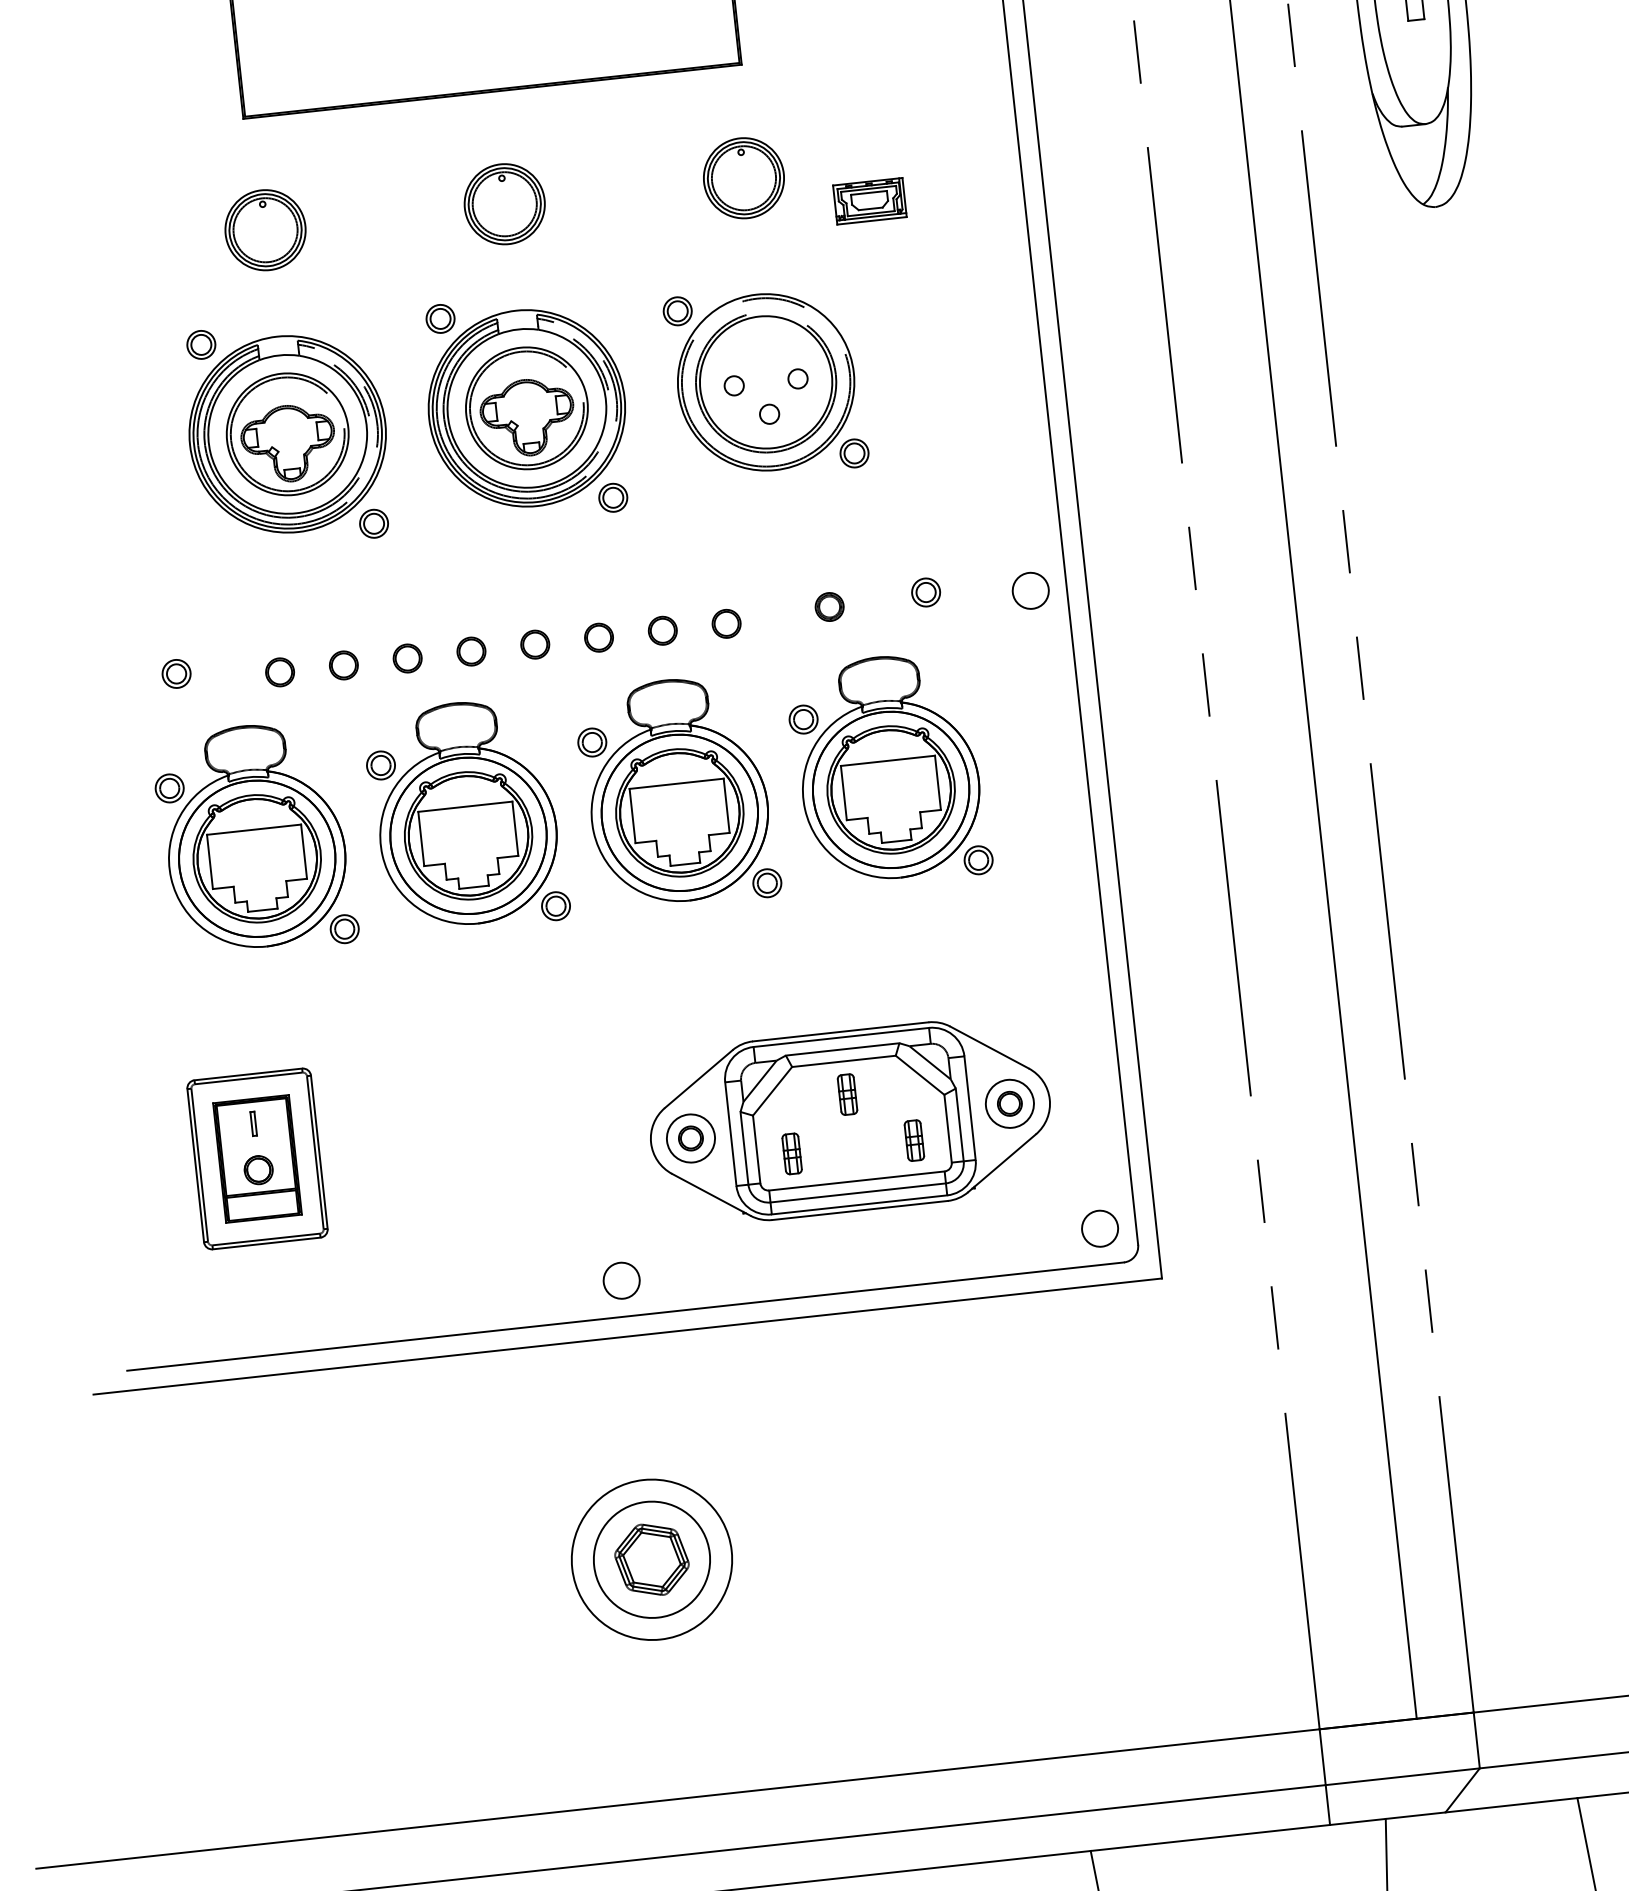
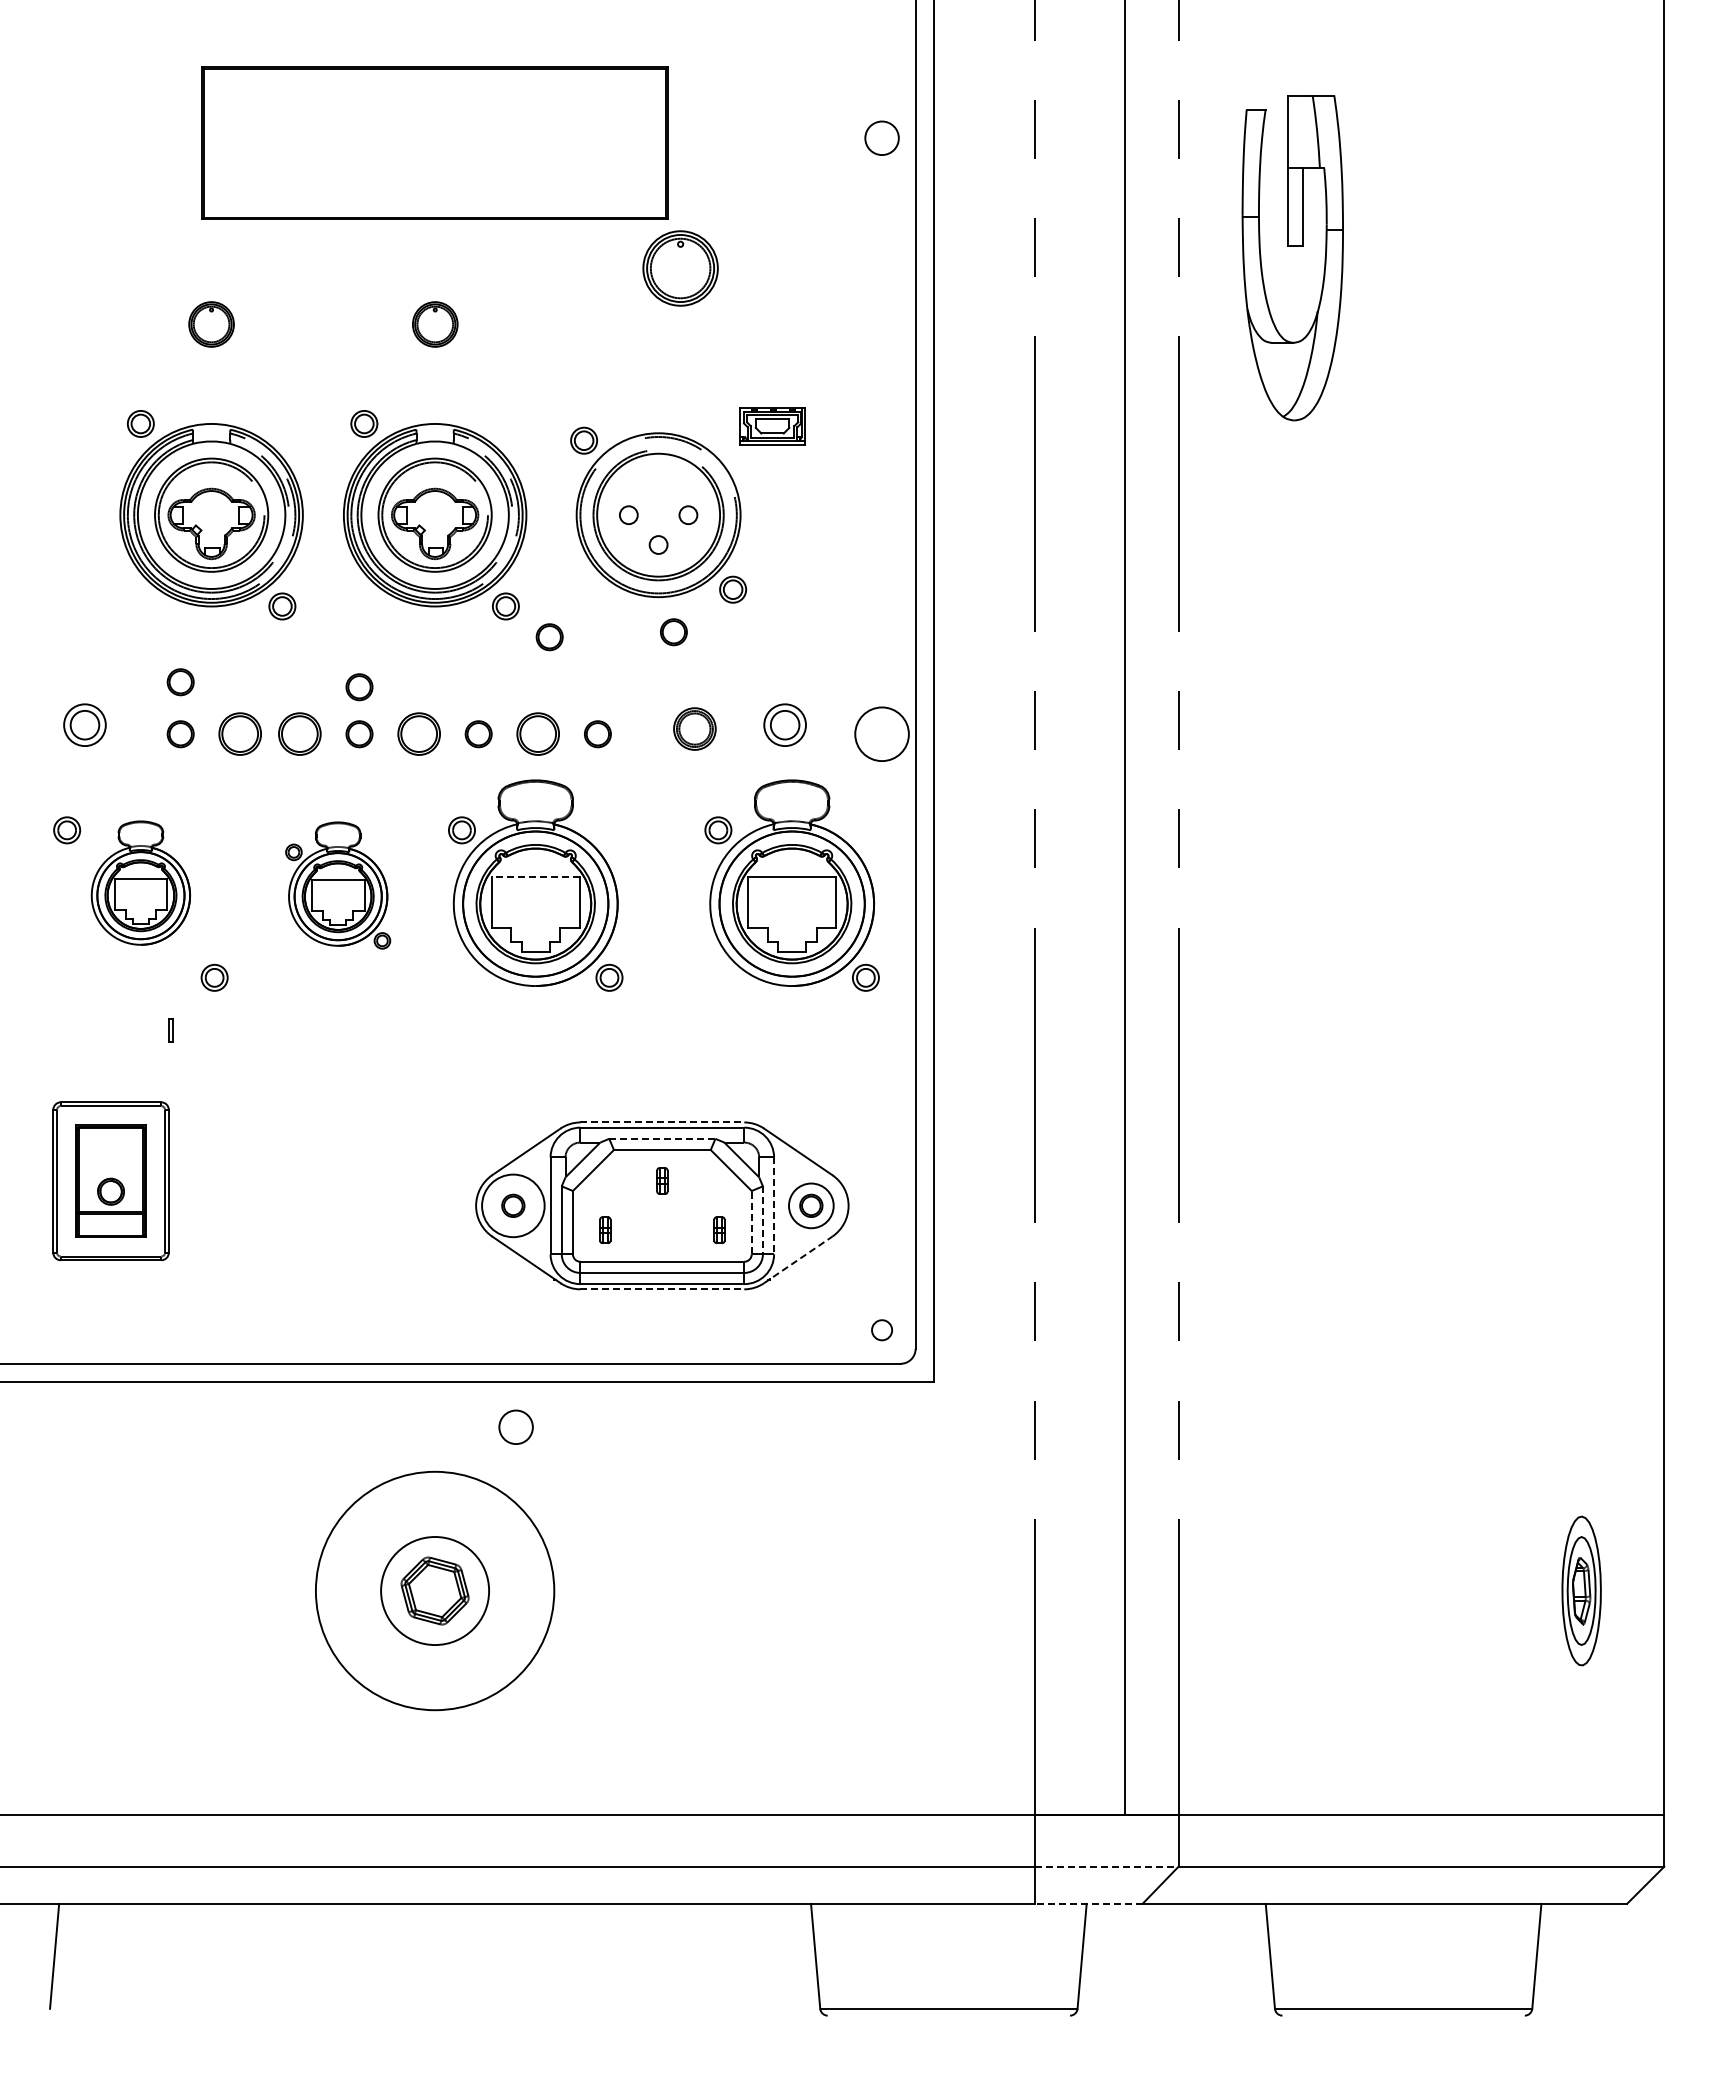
part: (743, 178) -> (680, 268), moved
part: (869, 201) -> (772, 426), moved
part: (505, 204) -> (435, 324), size x0.6
part: (265, 230) -> (211, 324), size x0.6
part: (795, 506) -> (673, 632), added
part: (663, 525) -> (549, 637), added
circle: (1030, 591) -> (881, 734), size x1.6
part: (926, 592) -> (785, 725), size x1.6
part: (466, 601) -> (359, 687), added
part: (829, 606) -> (694, 728), size x1.6
part: (273, 617) -> (180, 682), added
part: (663, 631) -> (538, 734), size x1.6
part: (534, 645) -> (418, 734), size x1.6
part: (407, 658) -> (299, 734), size x1.6
part: (344, 665) -> (240, 734), size x1.6
part: (176, 674) -> (84, 725), size x1.6
part: (888, 770) -> (791, 885), moved
line: (676, 783) -> (535, 876), solid -> dashed
part: (465, 816) -> (337, 885), size x0.6
part: (254, 835) -> (140, 882), size x0.6
line: (840, 1031) -> (662, 1122), solid -> dashed
line: (842, 1049) -> (662, 1138), solid -> dashed
part: (847, 1093) -> (662, 1180), size x0.7
line: (970, 1108) -> (774, 1206), solid -> dashed
part: (253, 1123) -> (170, 1030), moved
line: (959, 1125) -> (762, 1220), solid -> dashed
line: (947, 1128) -> (751, 1222), solid -> dashed
circle: (691, 1138) -> (513, 1205), size x1.4
part: (914, 1139) -> (719, 1229), size x0.7
part: (792, 1153) -> (605, 1229), size x0.7
line: (1002, 1162) -> (798, 1259), solid -> dashed
line: (860, 1210) -> (662, 1289), solid -> dashed
circle: (1099, 1229) -> (881, 1330), size x0.6
circle: (620, 1279) -> (515, 1426), moved
circle: (651, 1559) -> (434, 1590), size x1.6
line: (1402, 1776) -> (1106, 1866), solid -> dashed
line: (1387, 1818) -> (1088, 1903), solid -> dashed

